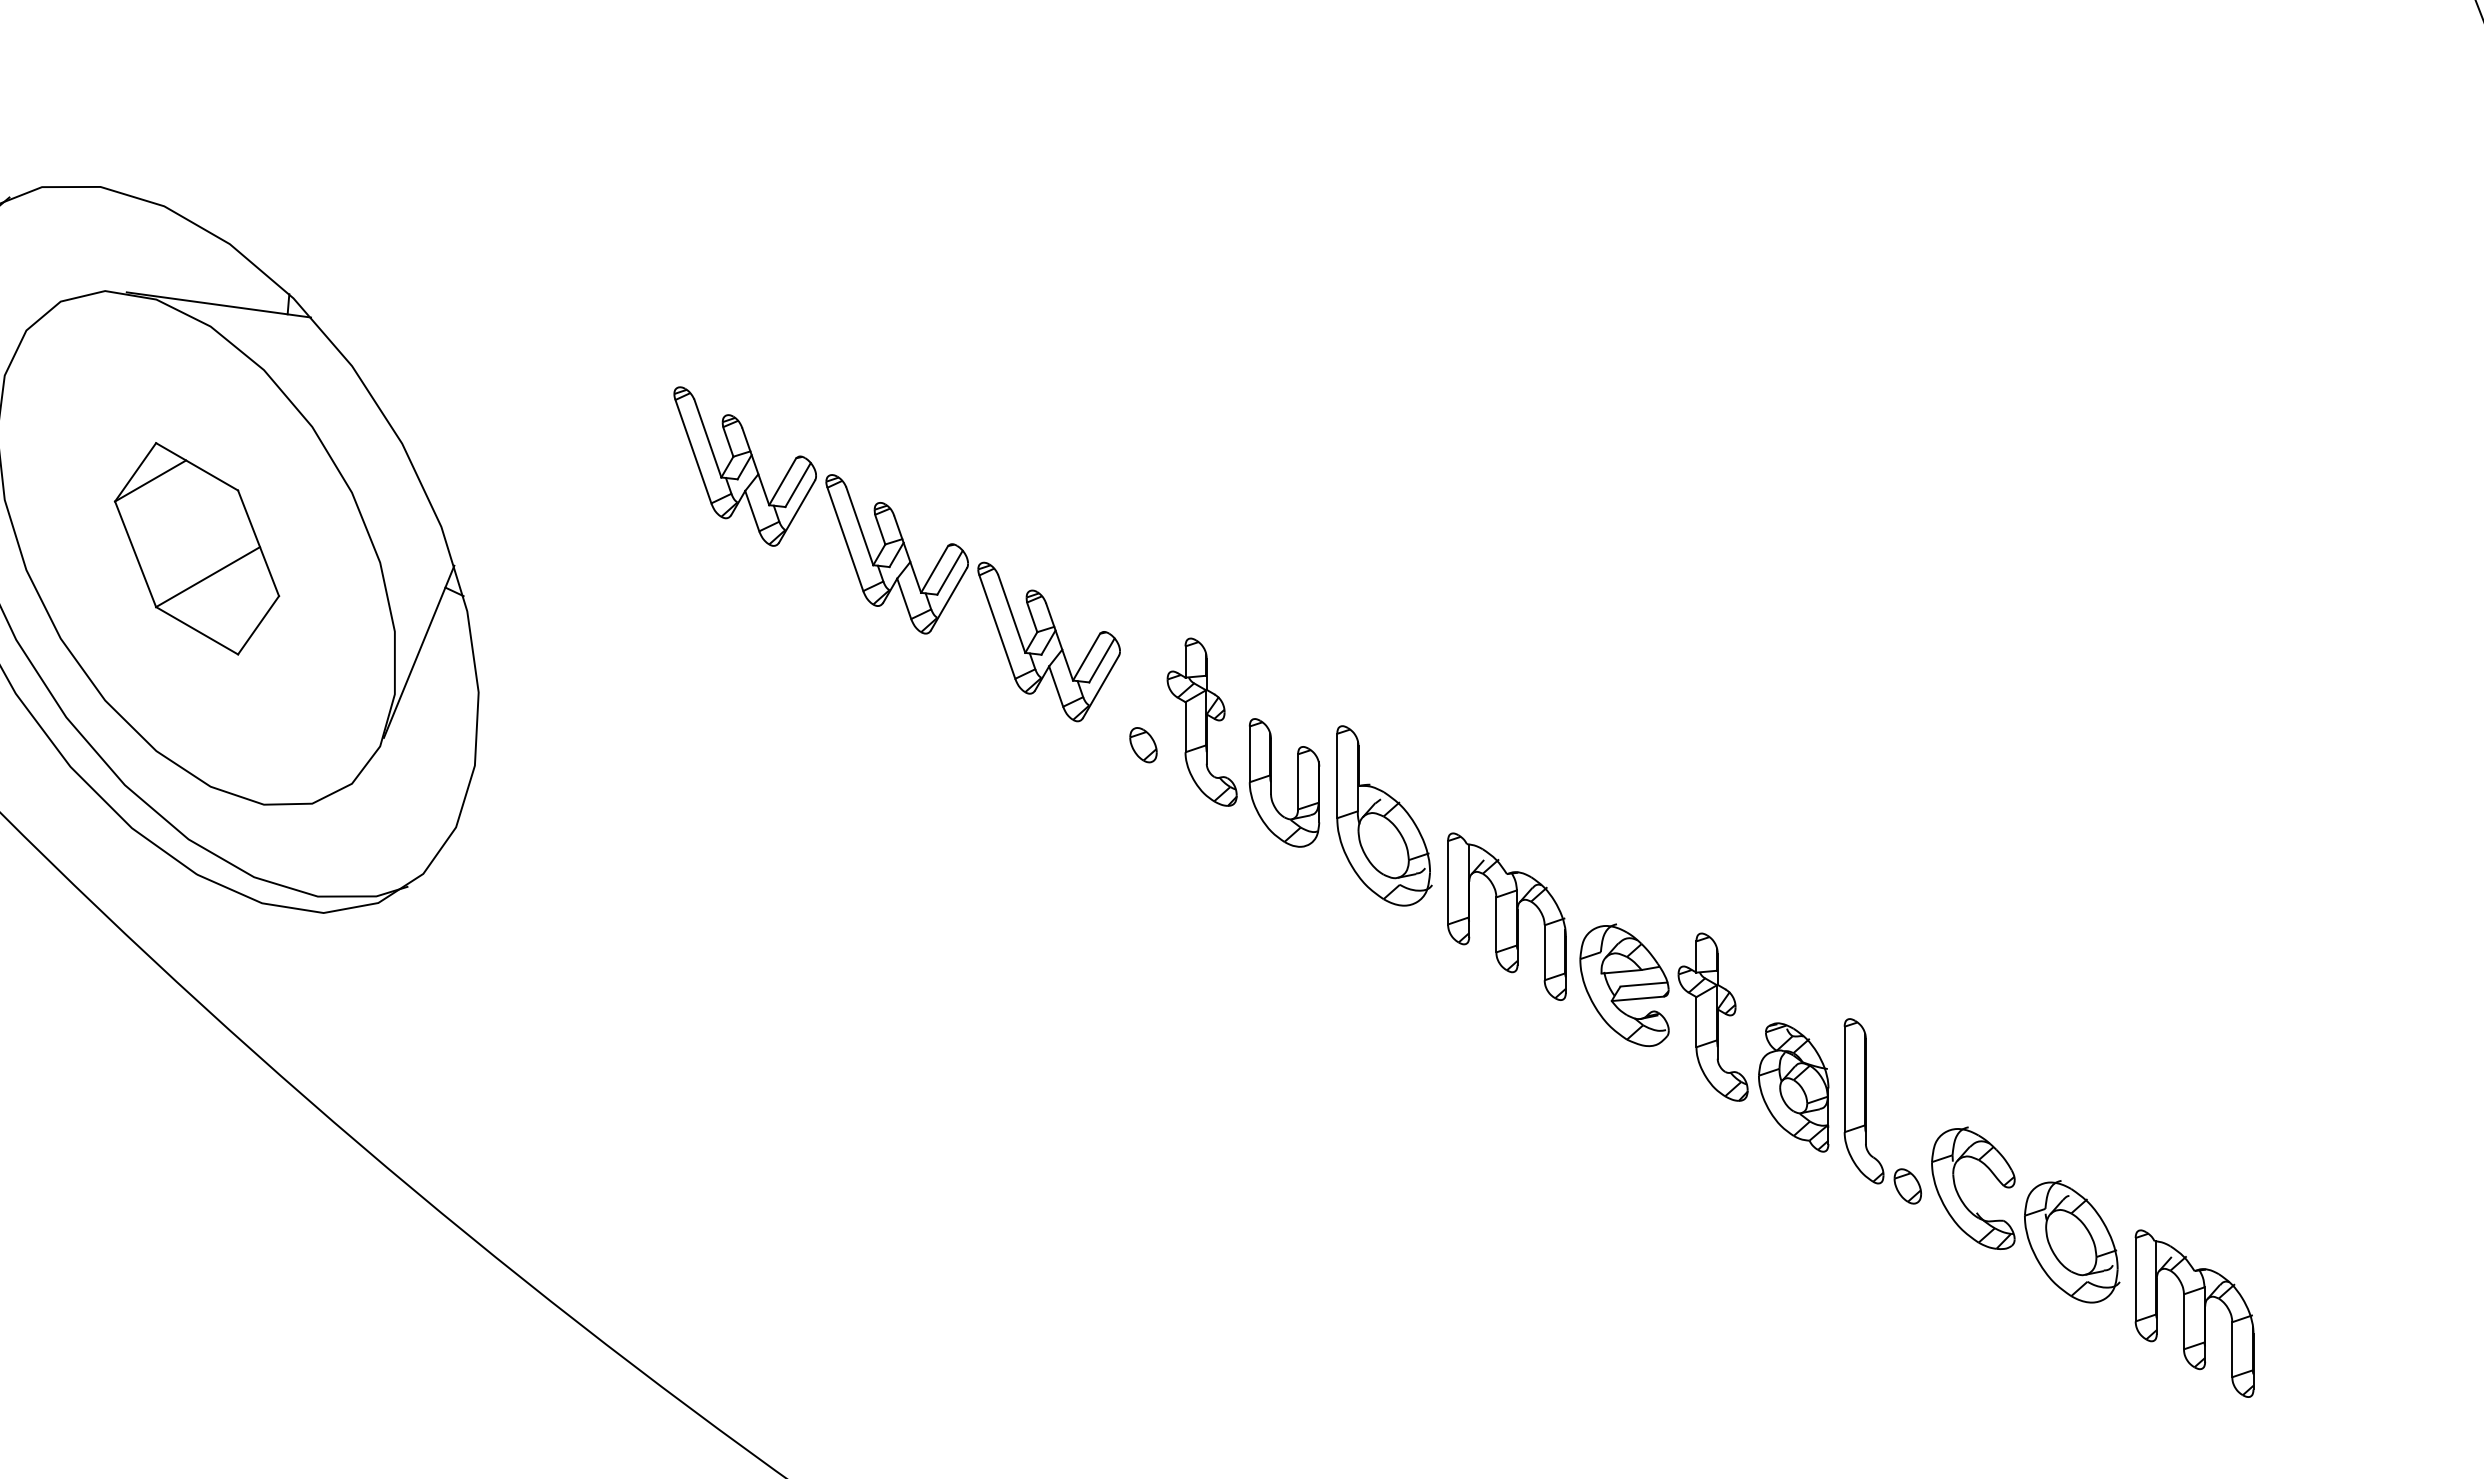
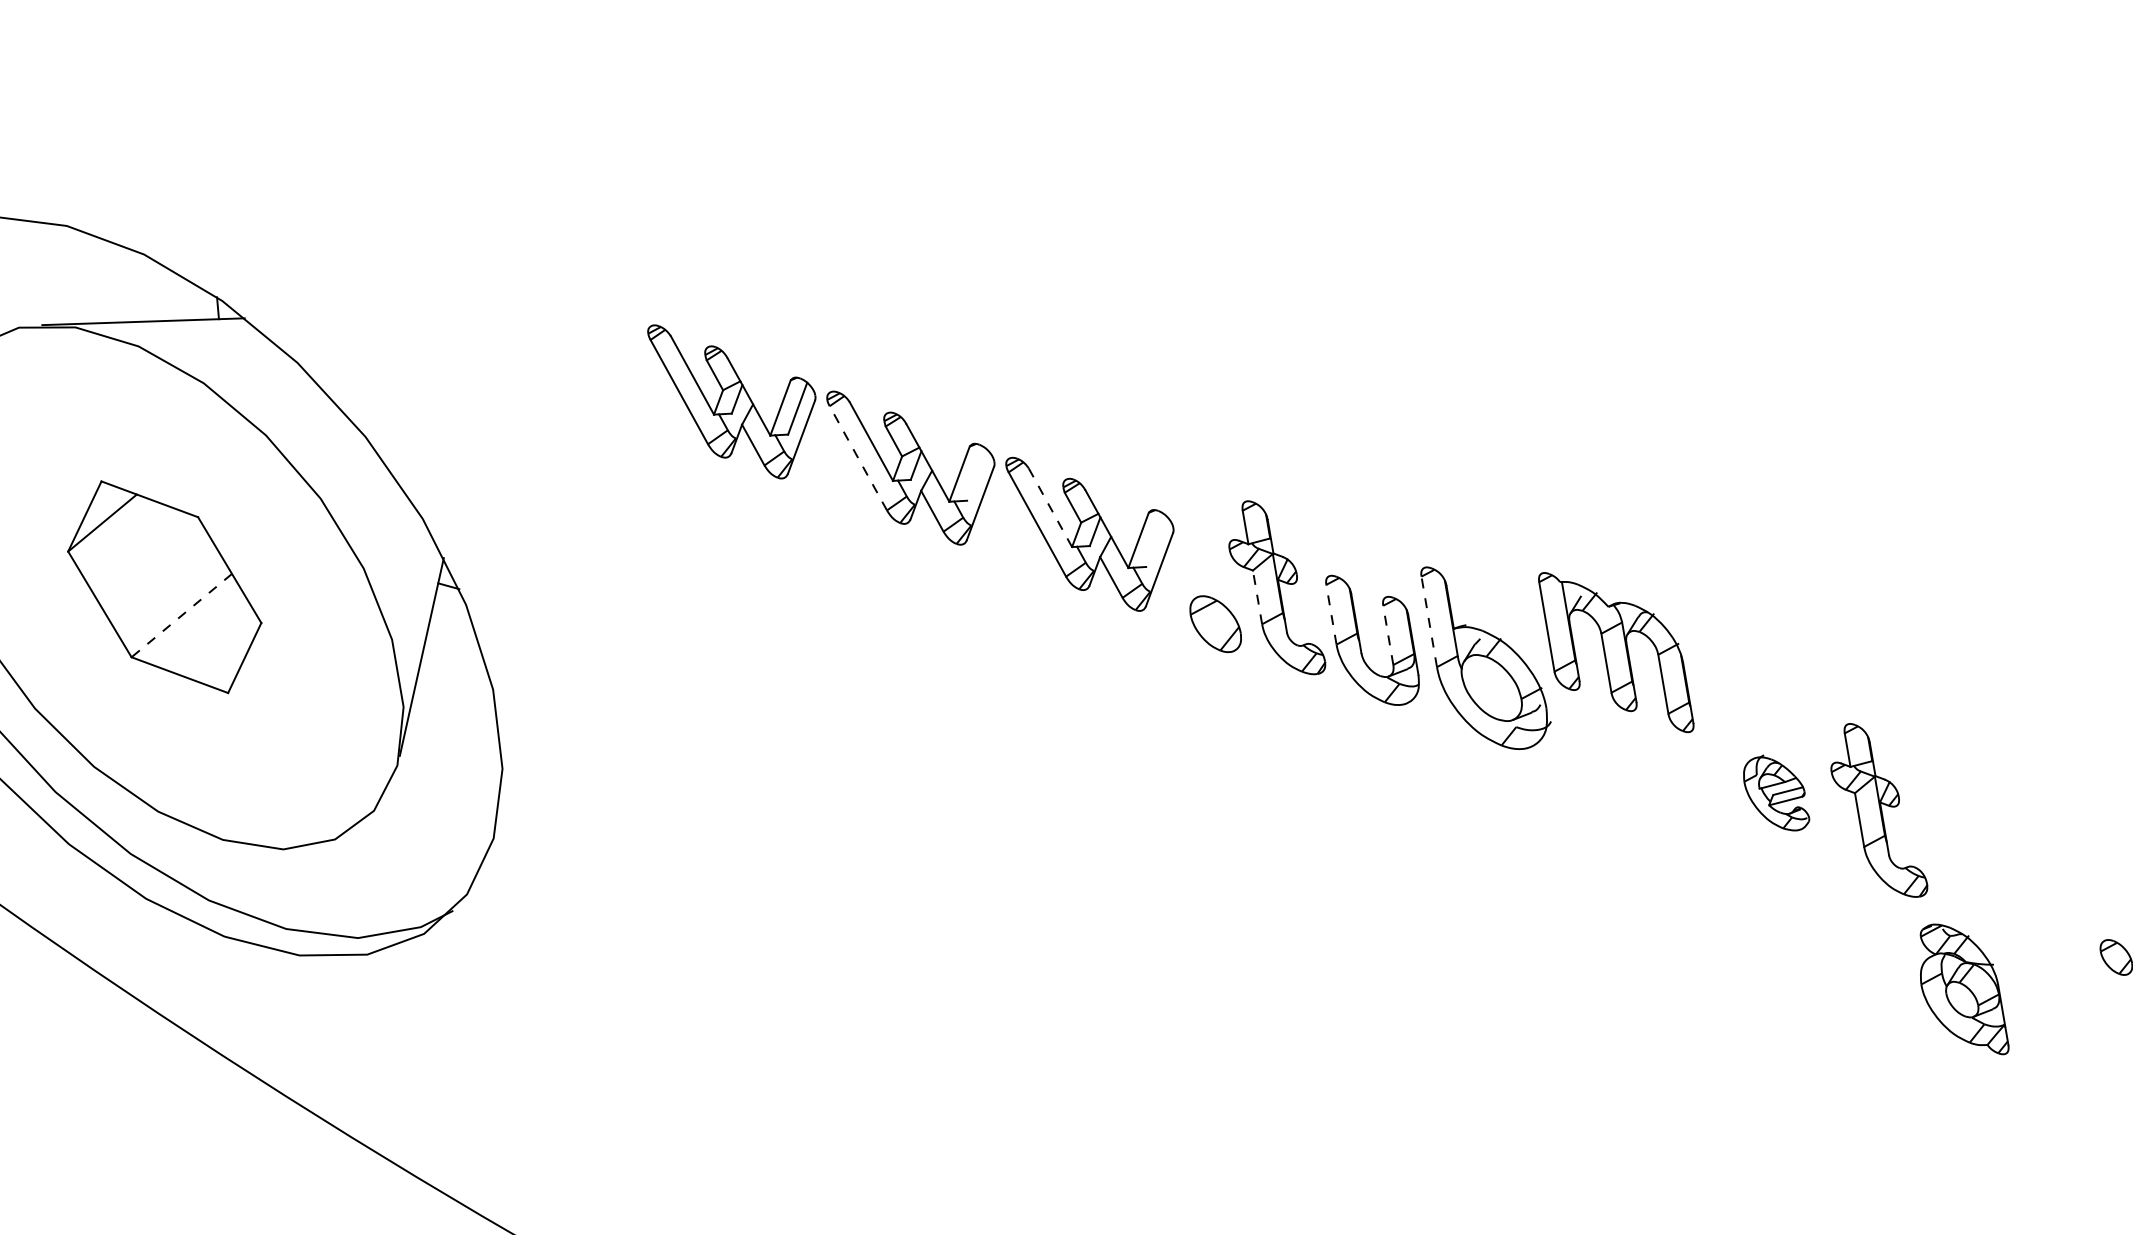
line: (845, 539) -> (858, 458), solid -> dashed
line: (949, 572) -> (976, 474), removed
line: (208, 577) -> (182, 615), solid -> dashed
line: (1011, 614) -> (1050, 508), solid -> dashed
line: (1101, 660) -> (1155, 541), removed
line: (1185, 726) -> (1257, 596), solid -> dashed
part: (1143, 745) -> (1215, 624), size x1.6
line: (1249, 754) -> (1331, 614), solid -> dashed
line: (1337, 775) -> (1429, 621), solid -> dashed
line: (1298, 781) -> (1388, 634), solid -> dashed
part: (1506, 916) -> (1615, 652), moved
part: (1624, 985) -> (1775, 793), size x0.6
part: (1793, 1087) -> (1960, 990), moved
part: (1863, 1101) -> (2053, 874), removed

